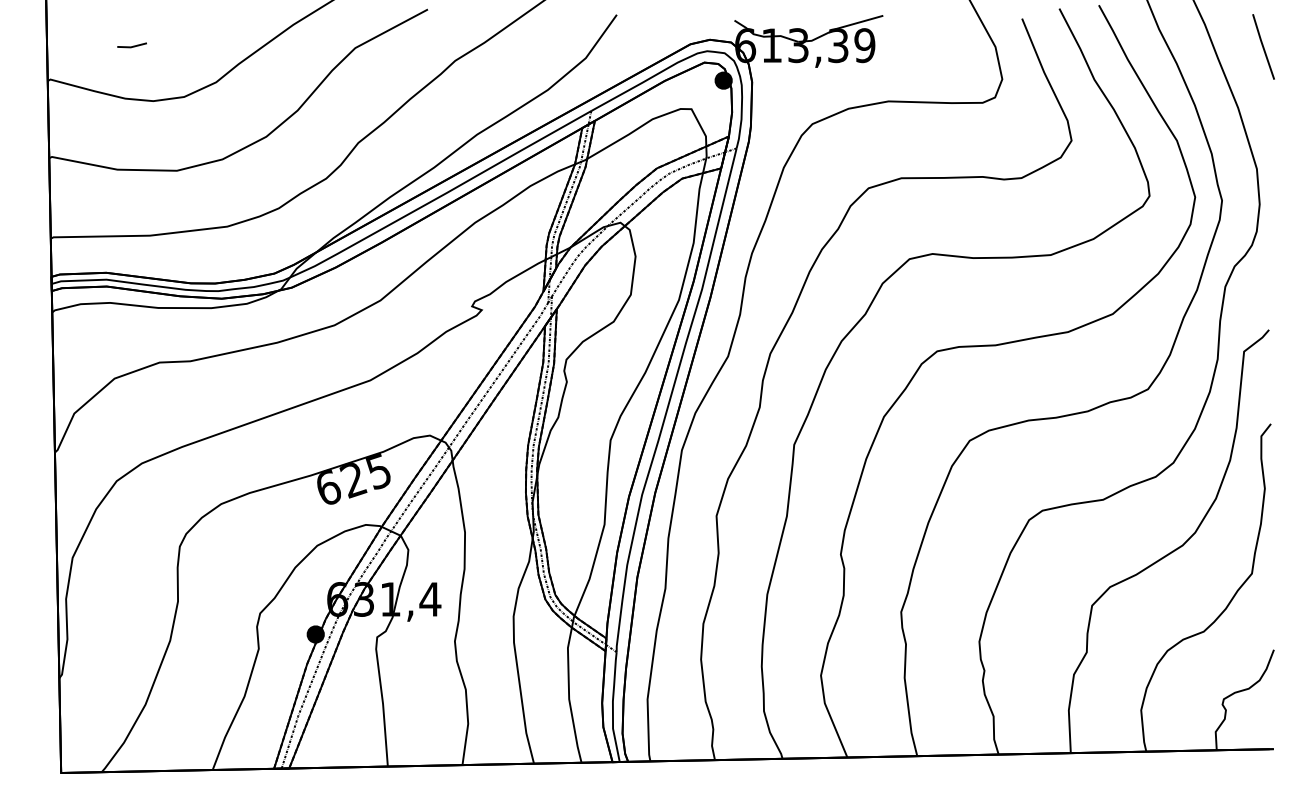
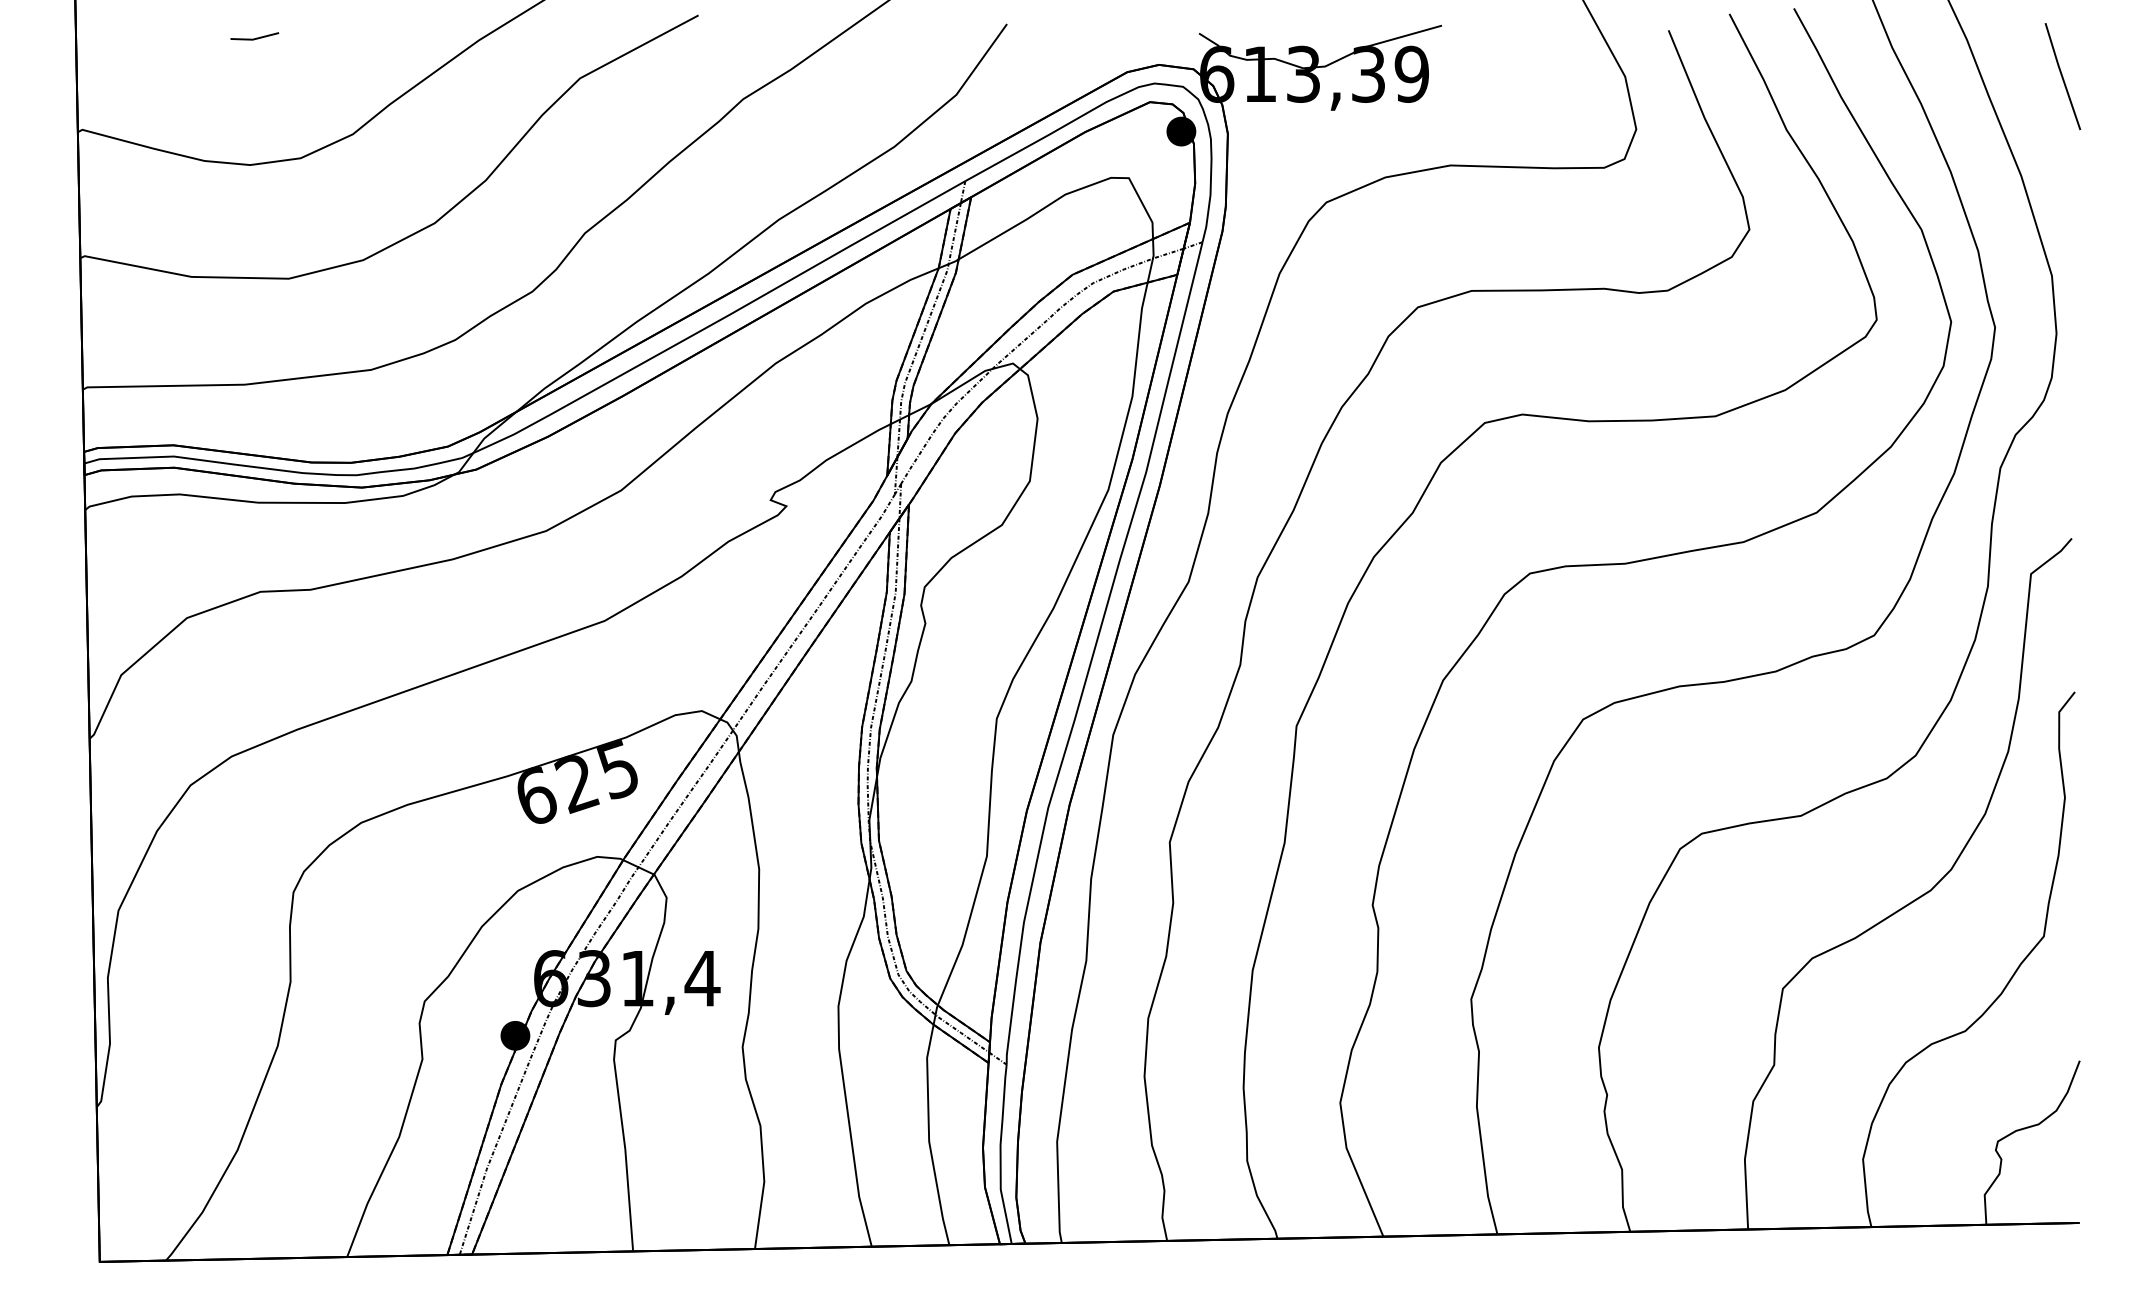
line: (131, 46) -> (253, 38), moved

